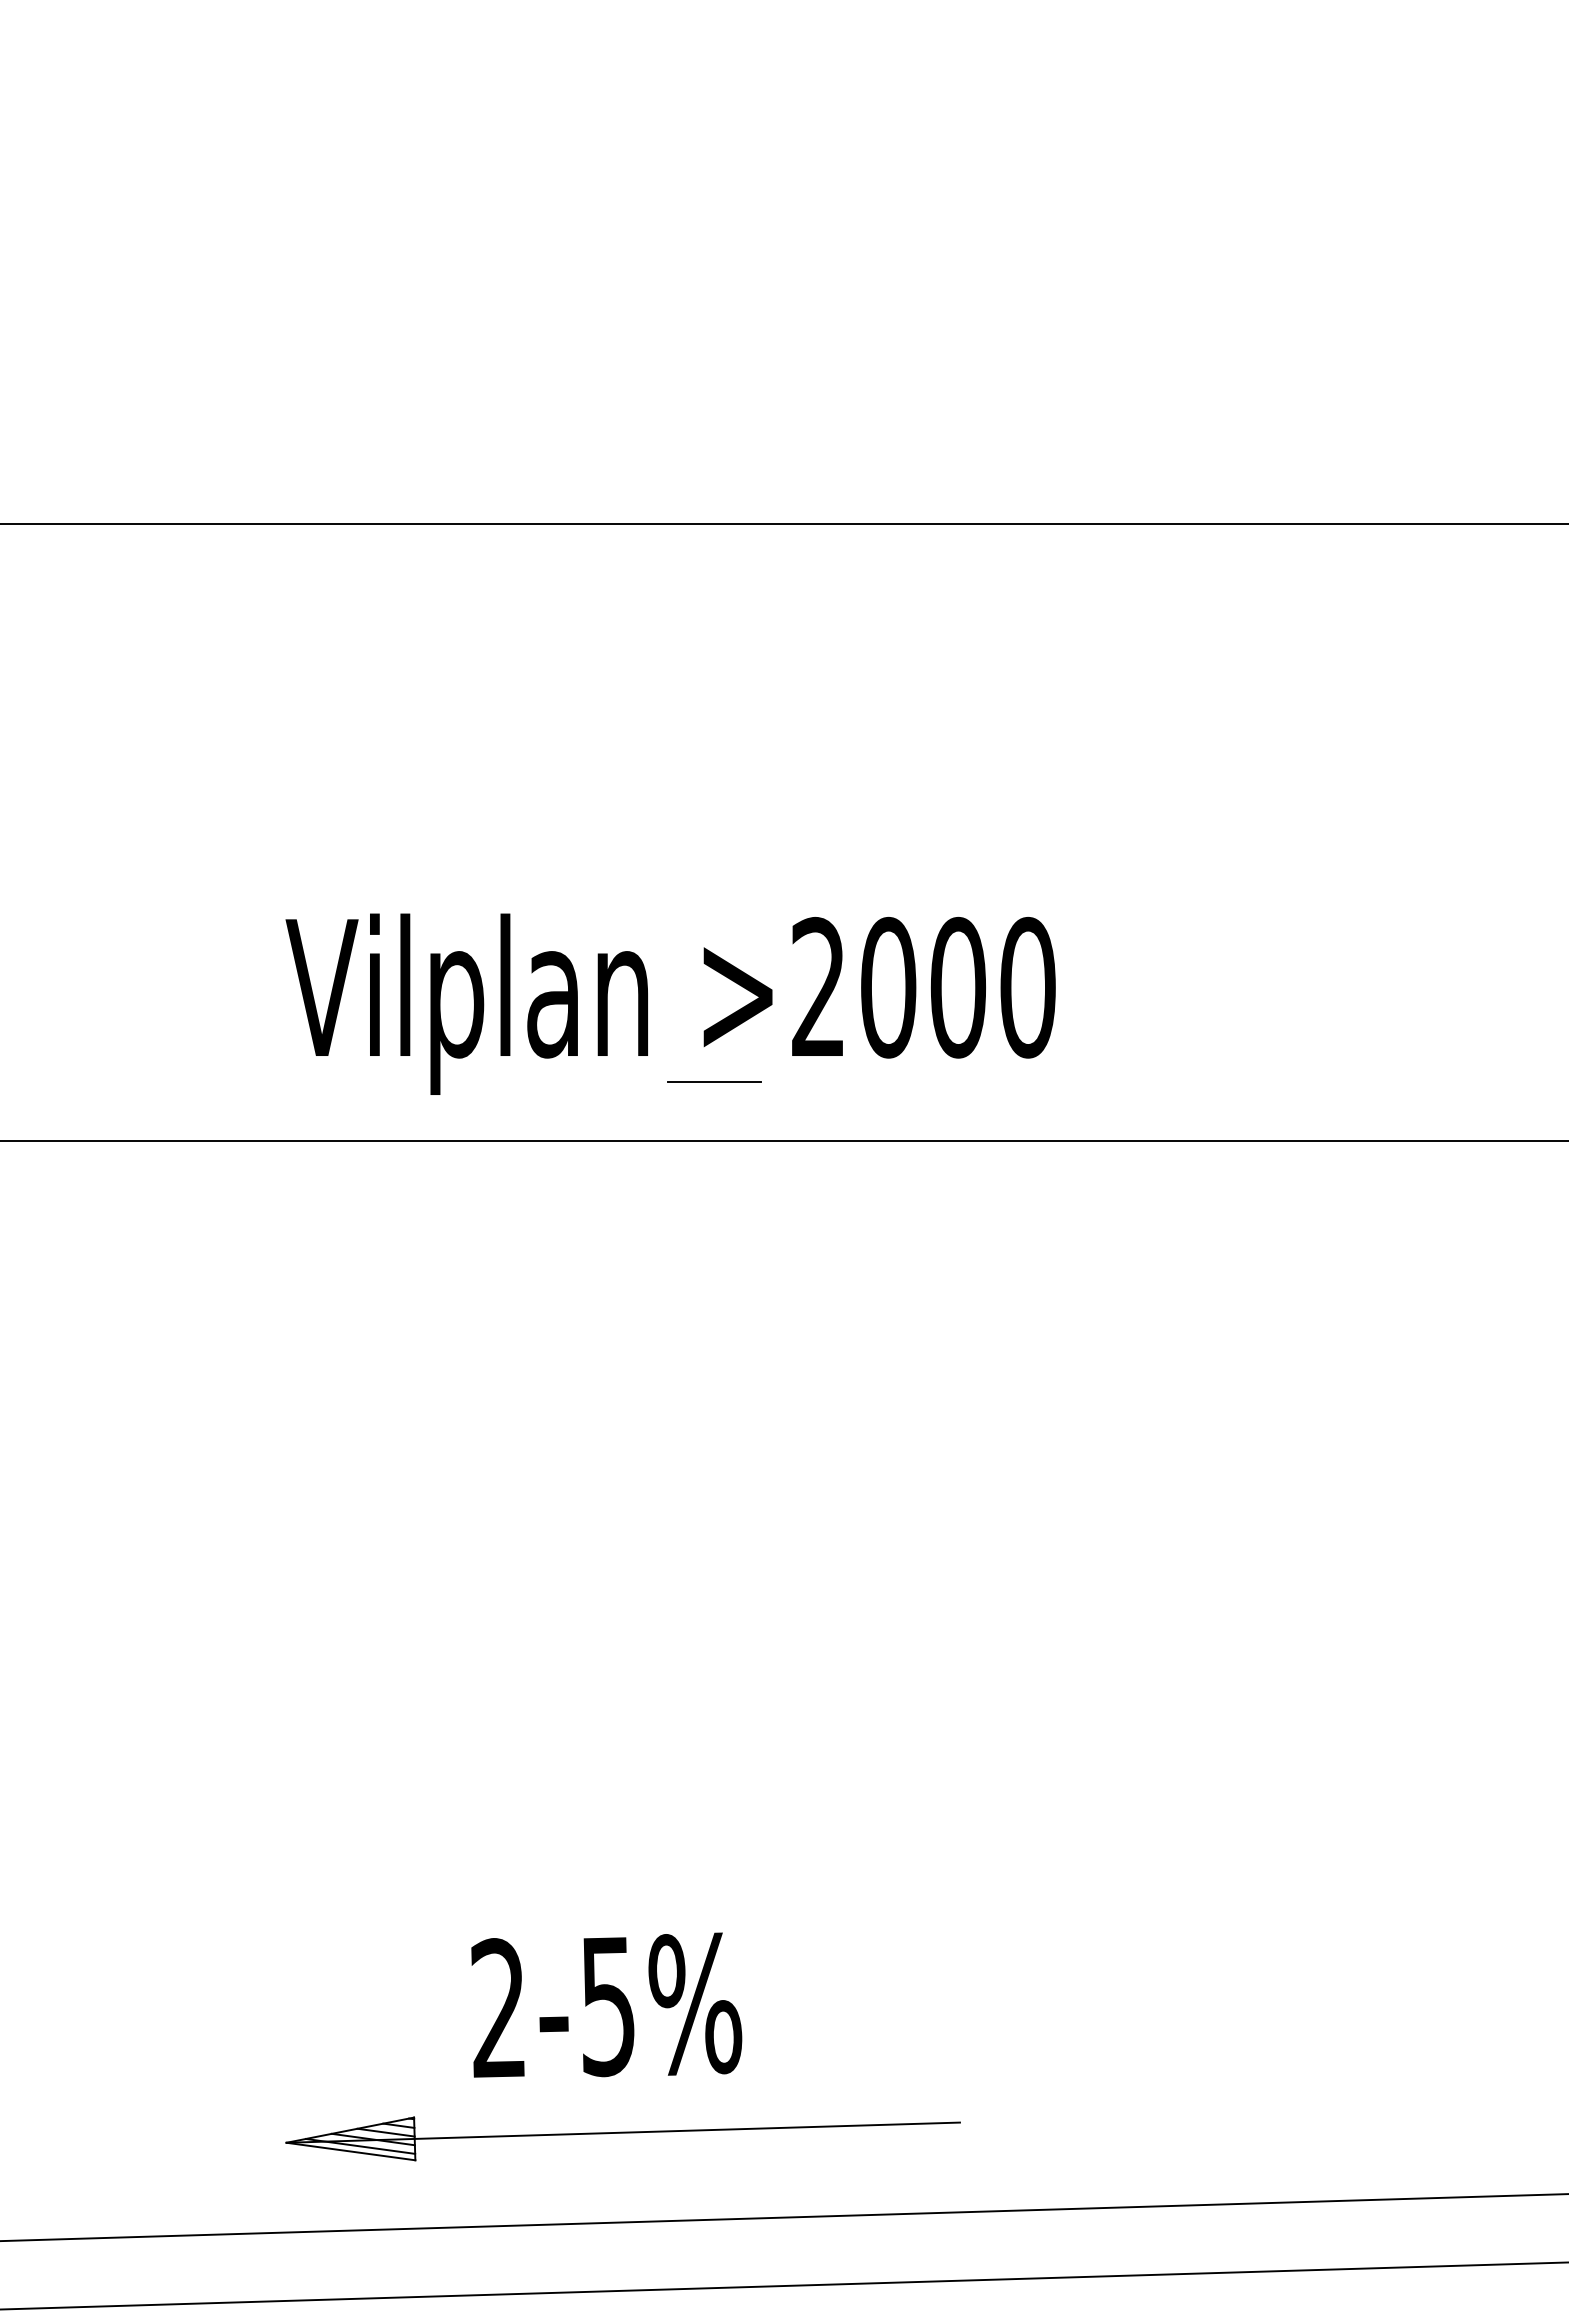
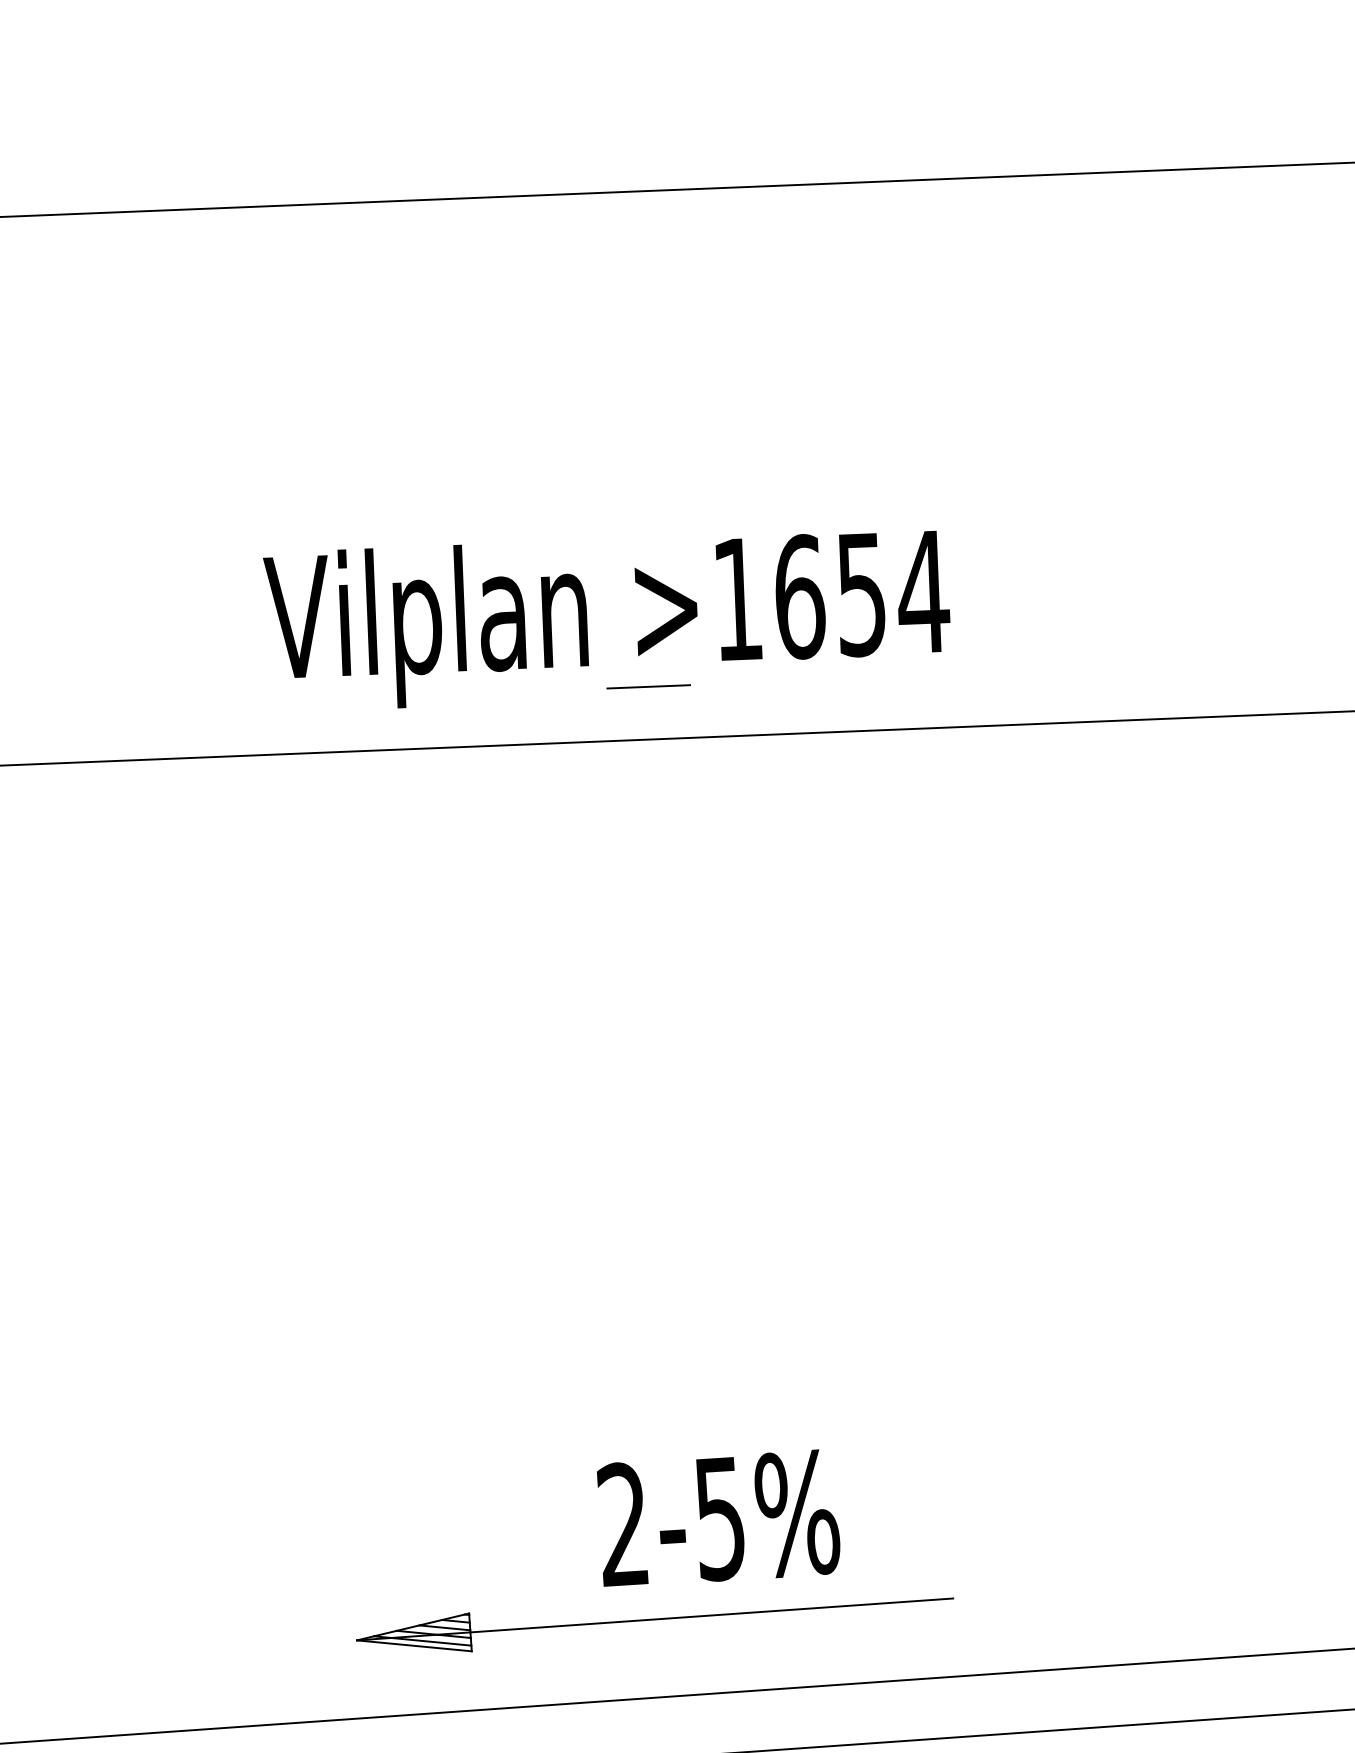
text: (924, 987) -> (831, 595), >2000 -> >1654
text: (606, 2004) -> (718, 1517), moved
part: (622, 2138) -> (654, 1624), moved

